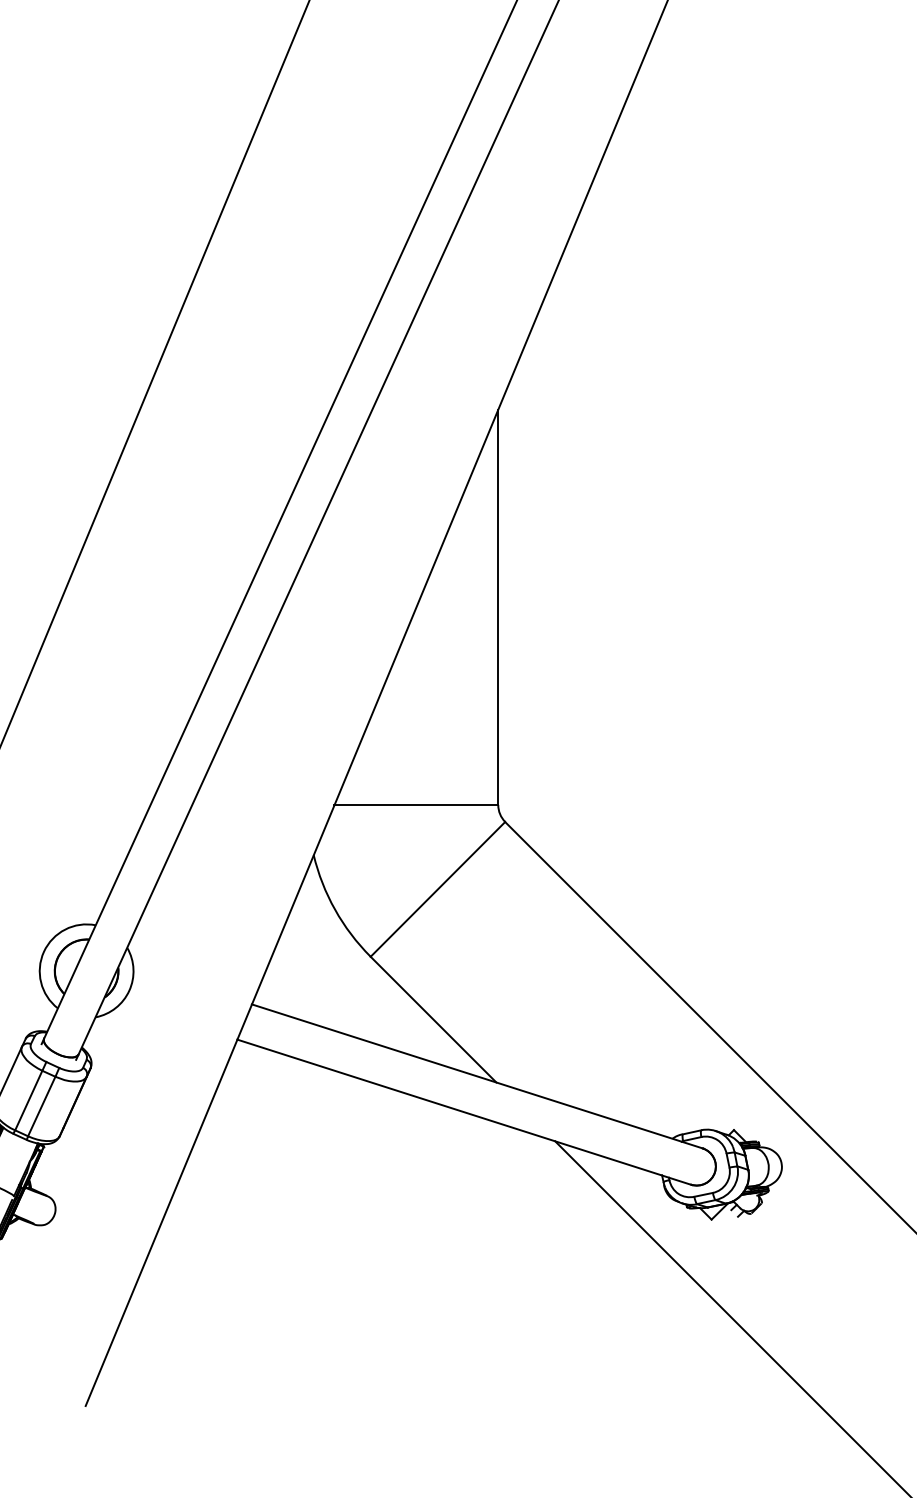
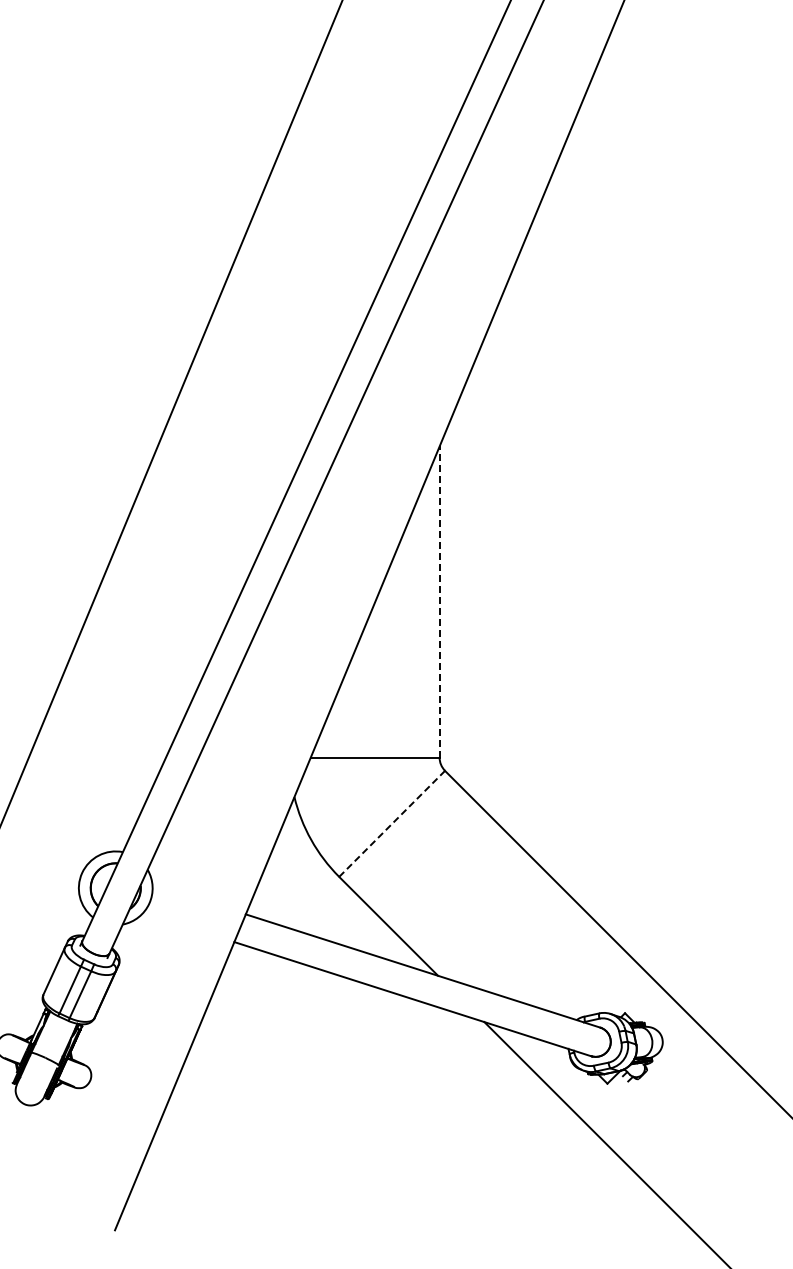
line: (498, 607) -> (439, 602), solid -> dashed
line: (438, 888) -> (392, 823), solid -> dashed

